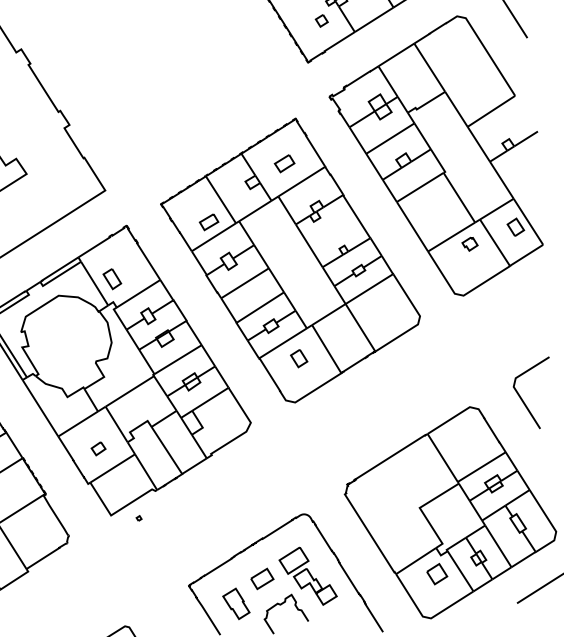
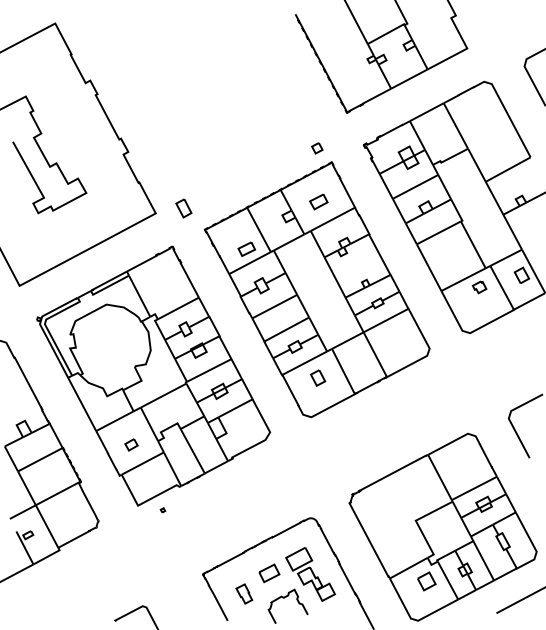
part: (322, 21) -> (317, 148), moved
part: (111, 279) -> (183, 208), moved
part: (236, 603) -> (244, 593), size x0.7

